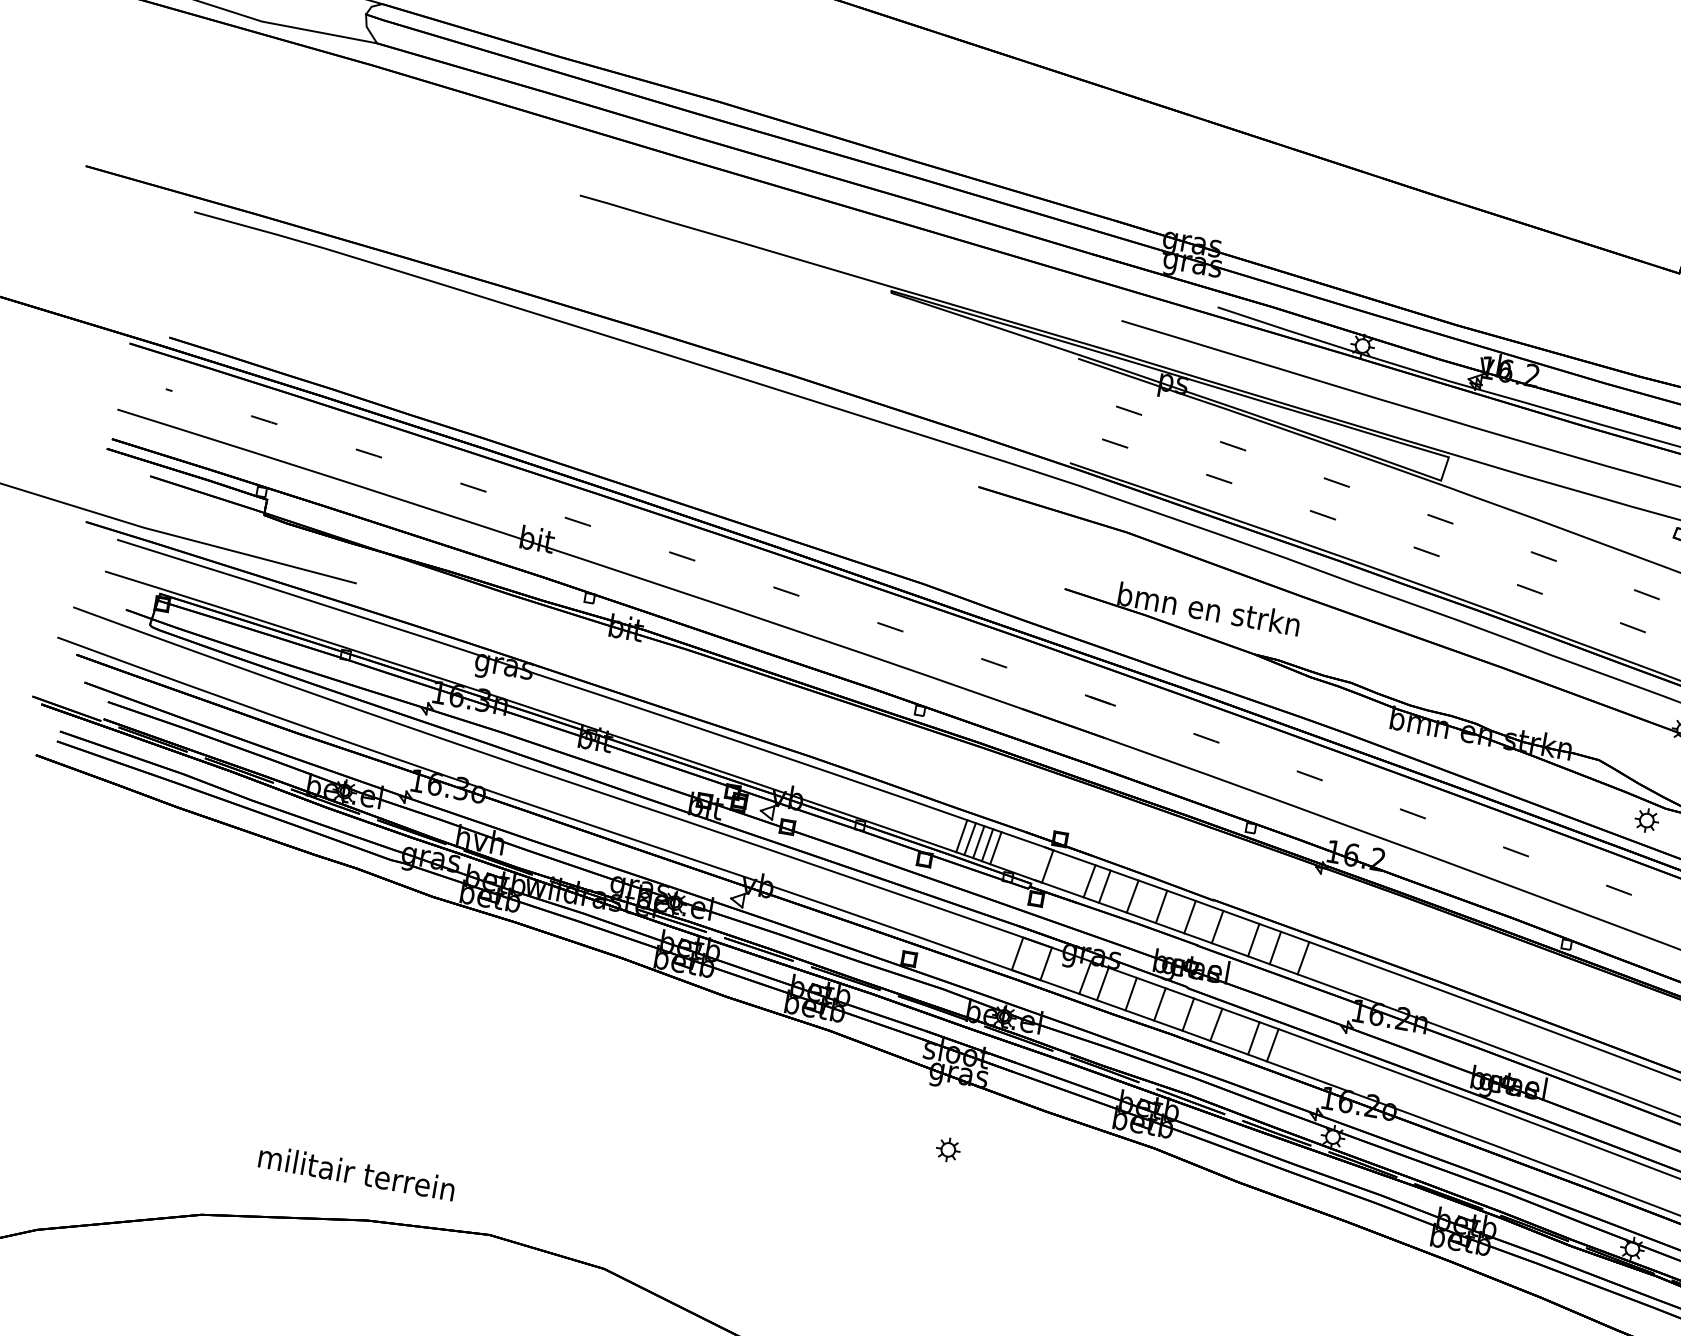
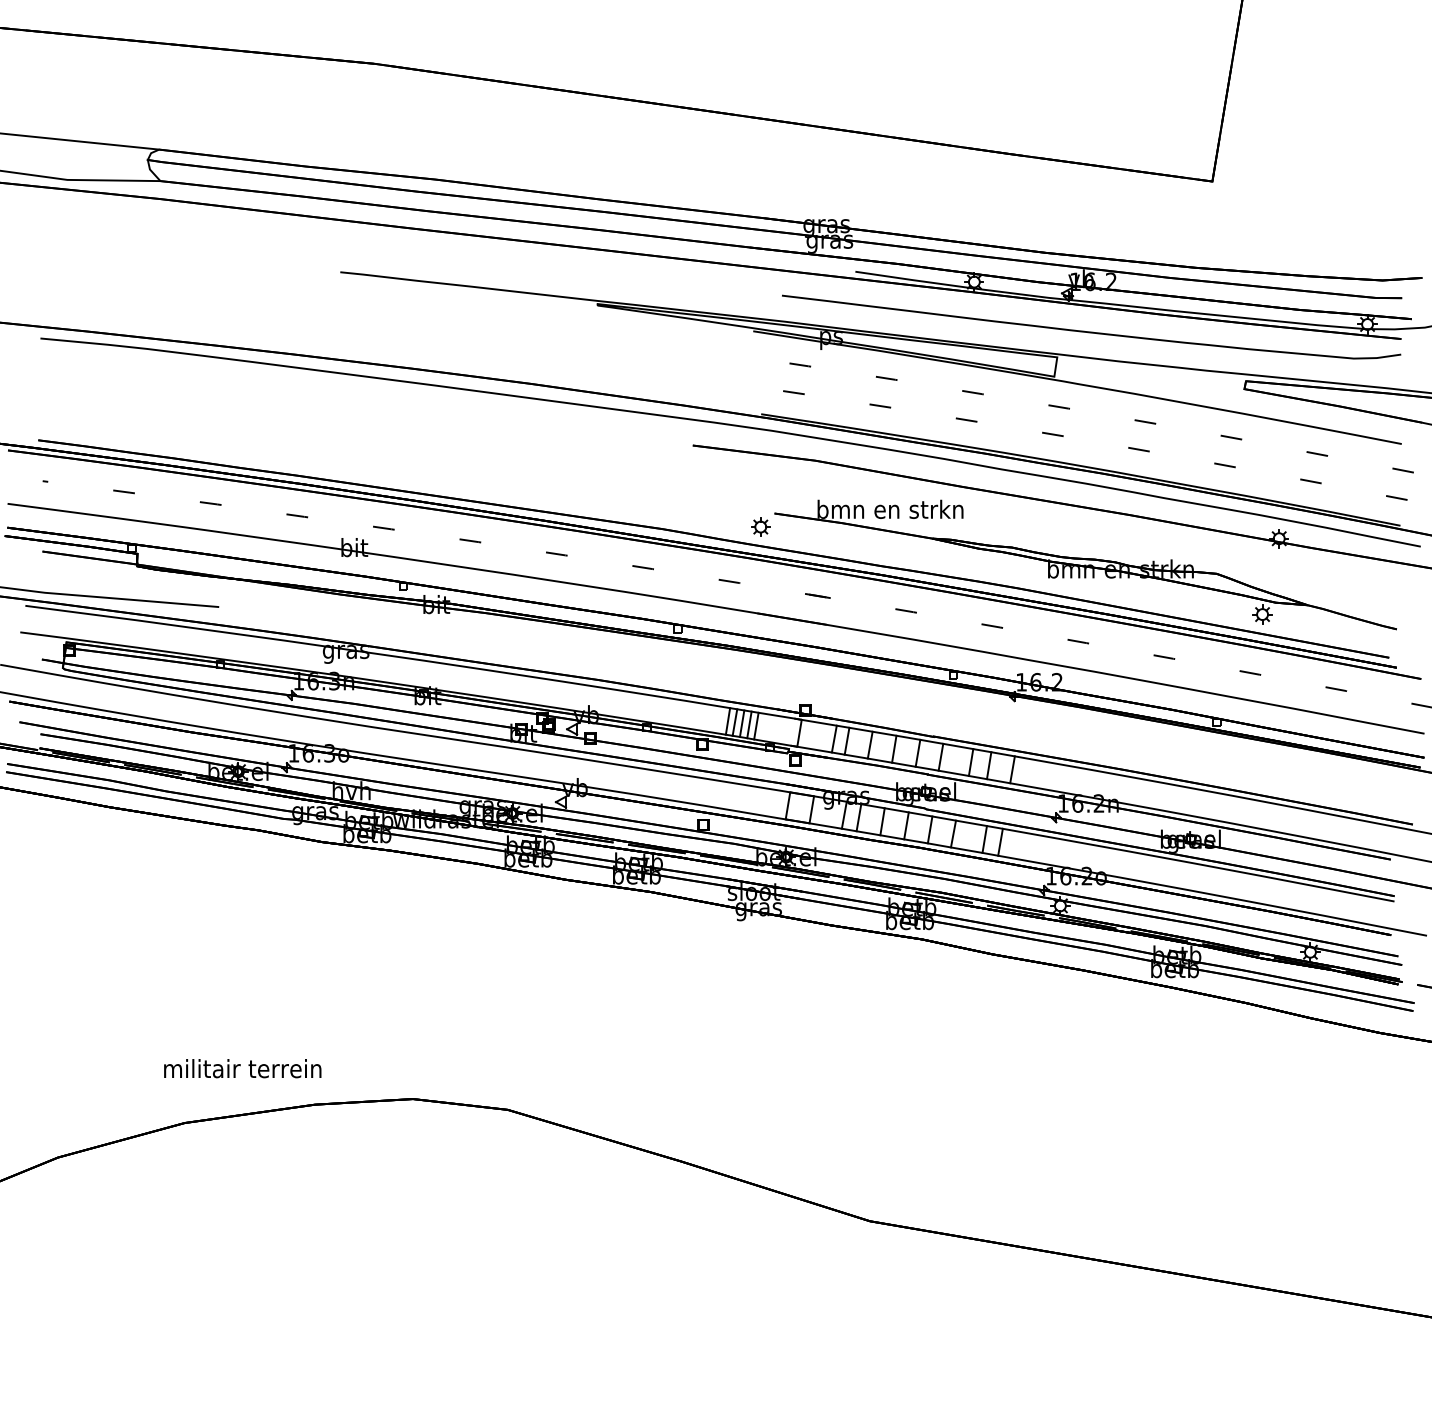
part: (948, 1149) -> (760, 526), moved
text: (356, 1172) -> (242, 1068), moved

